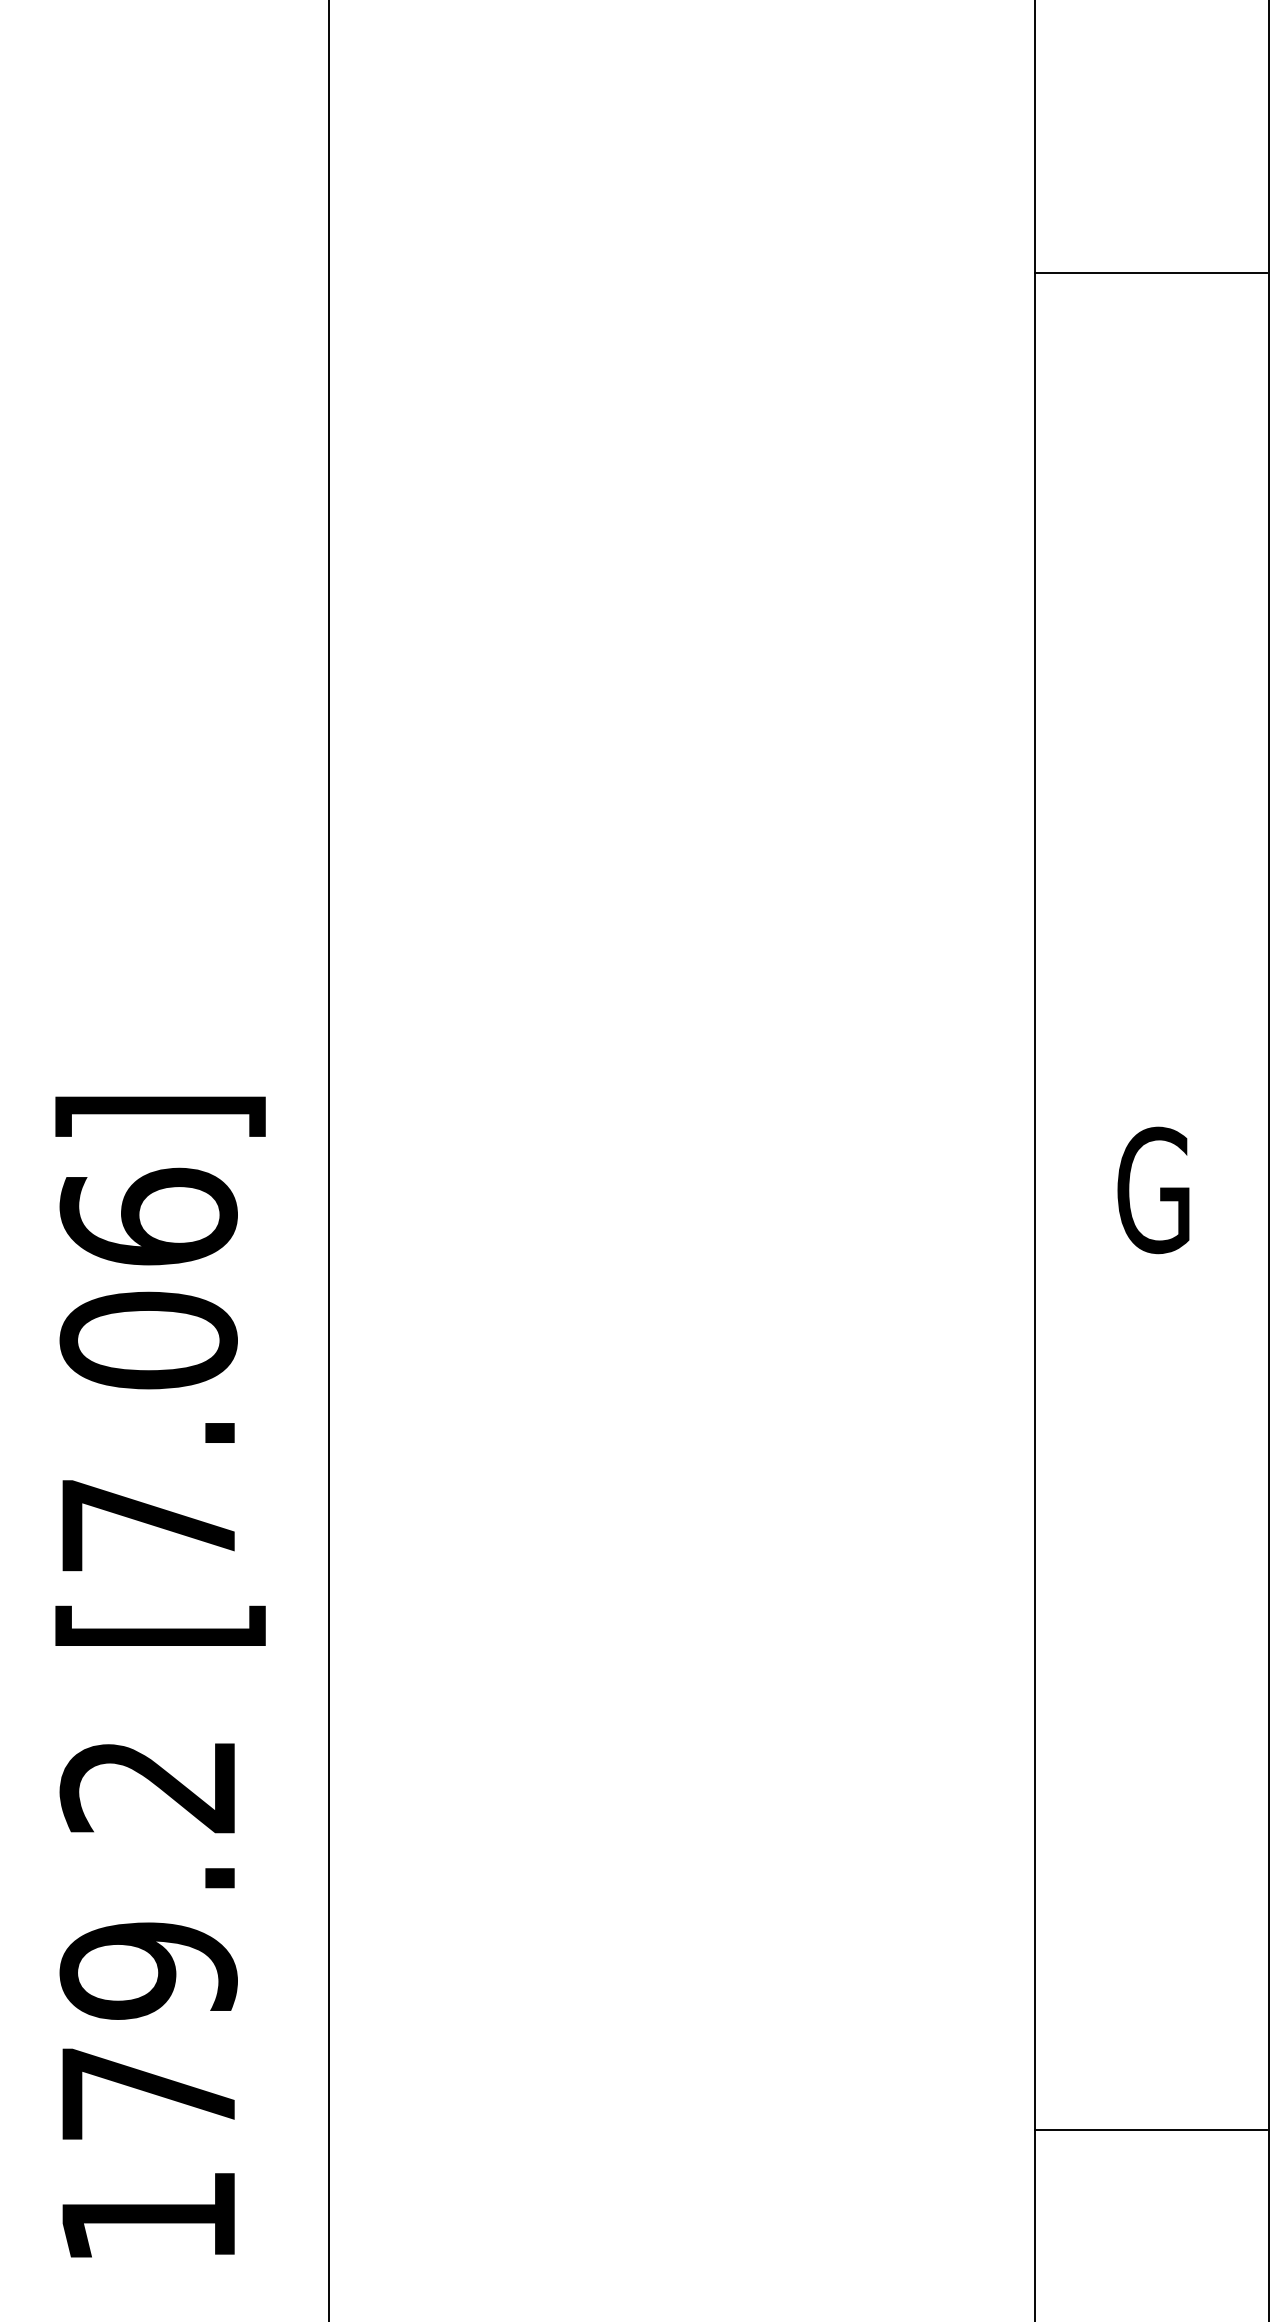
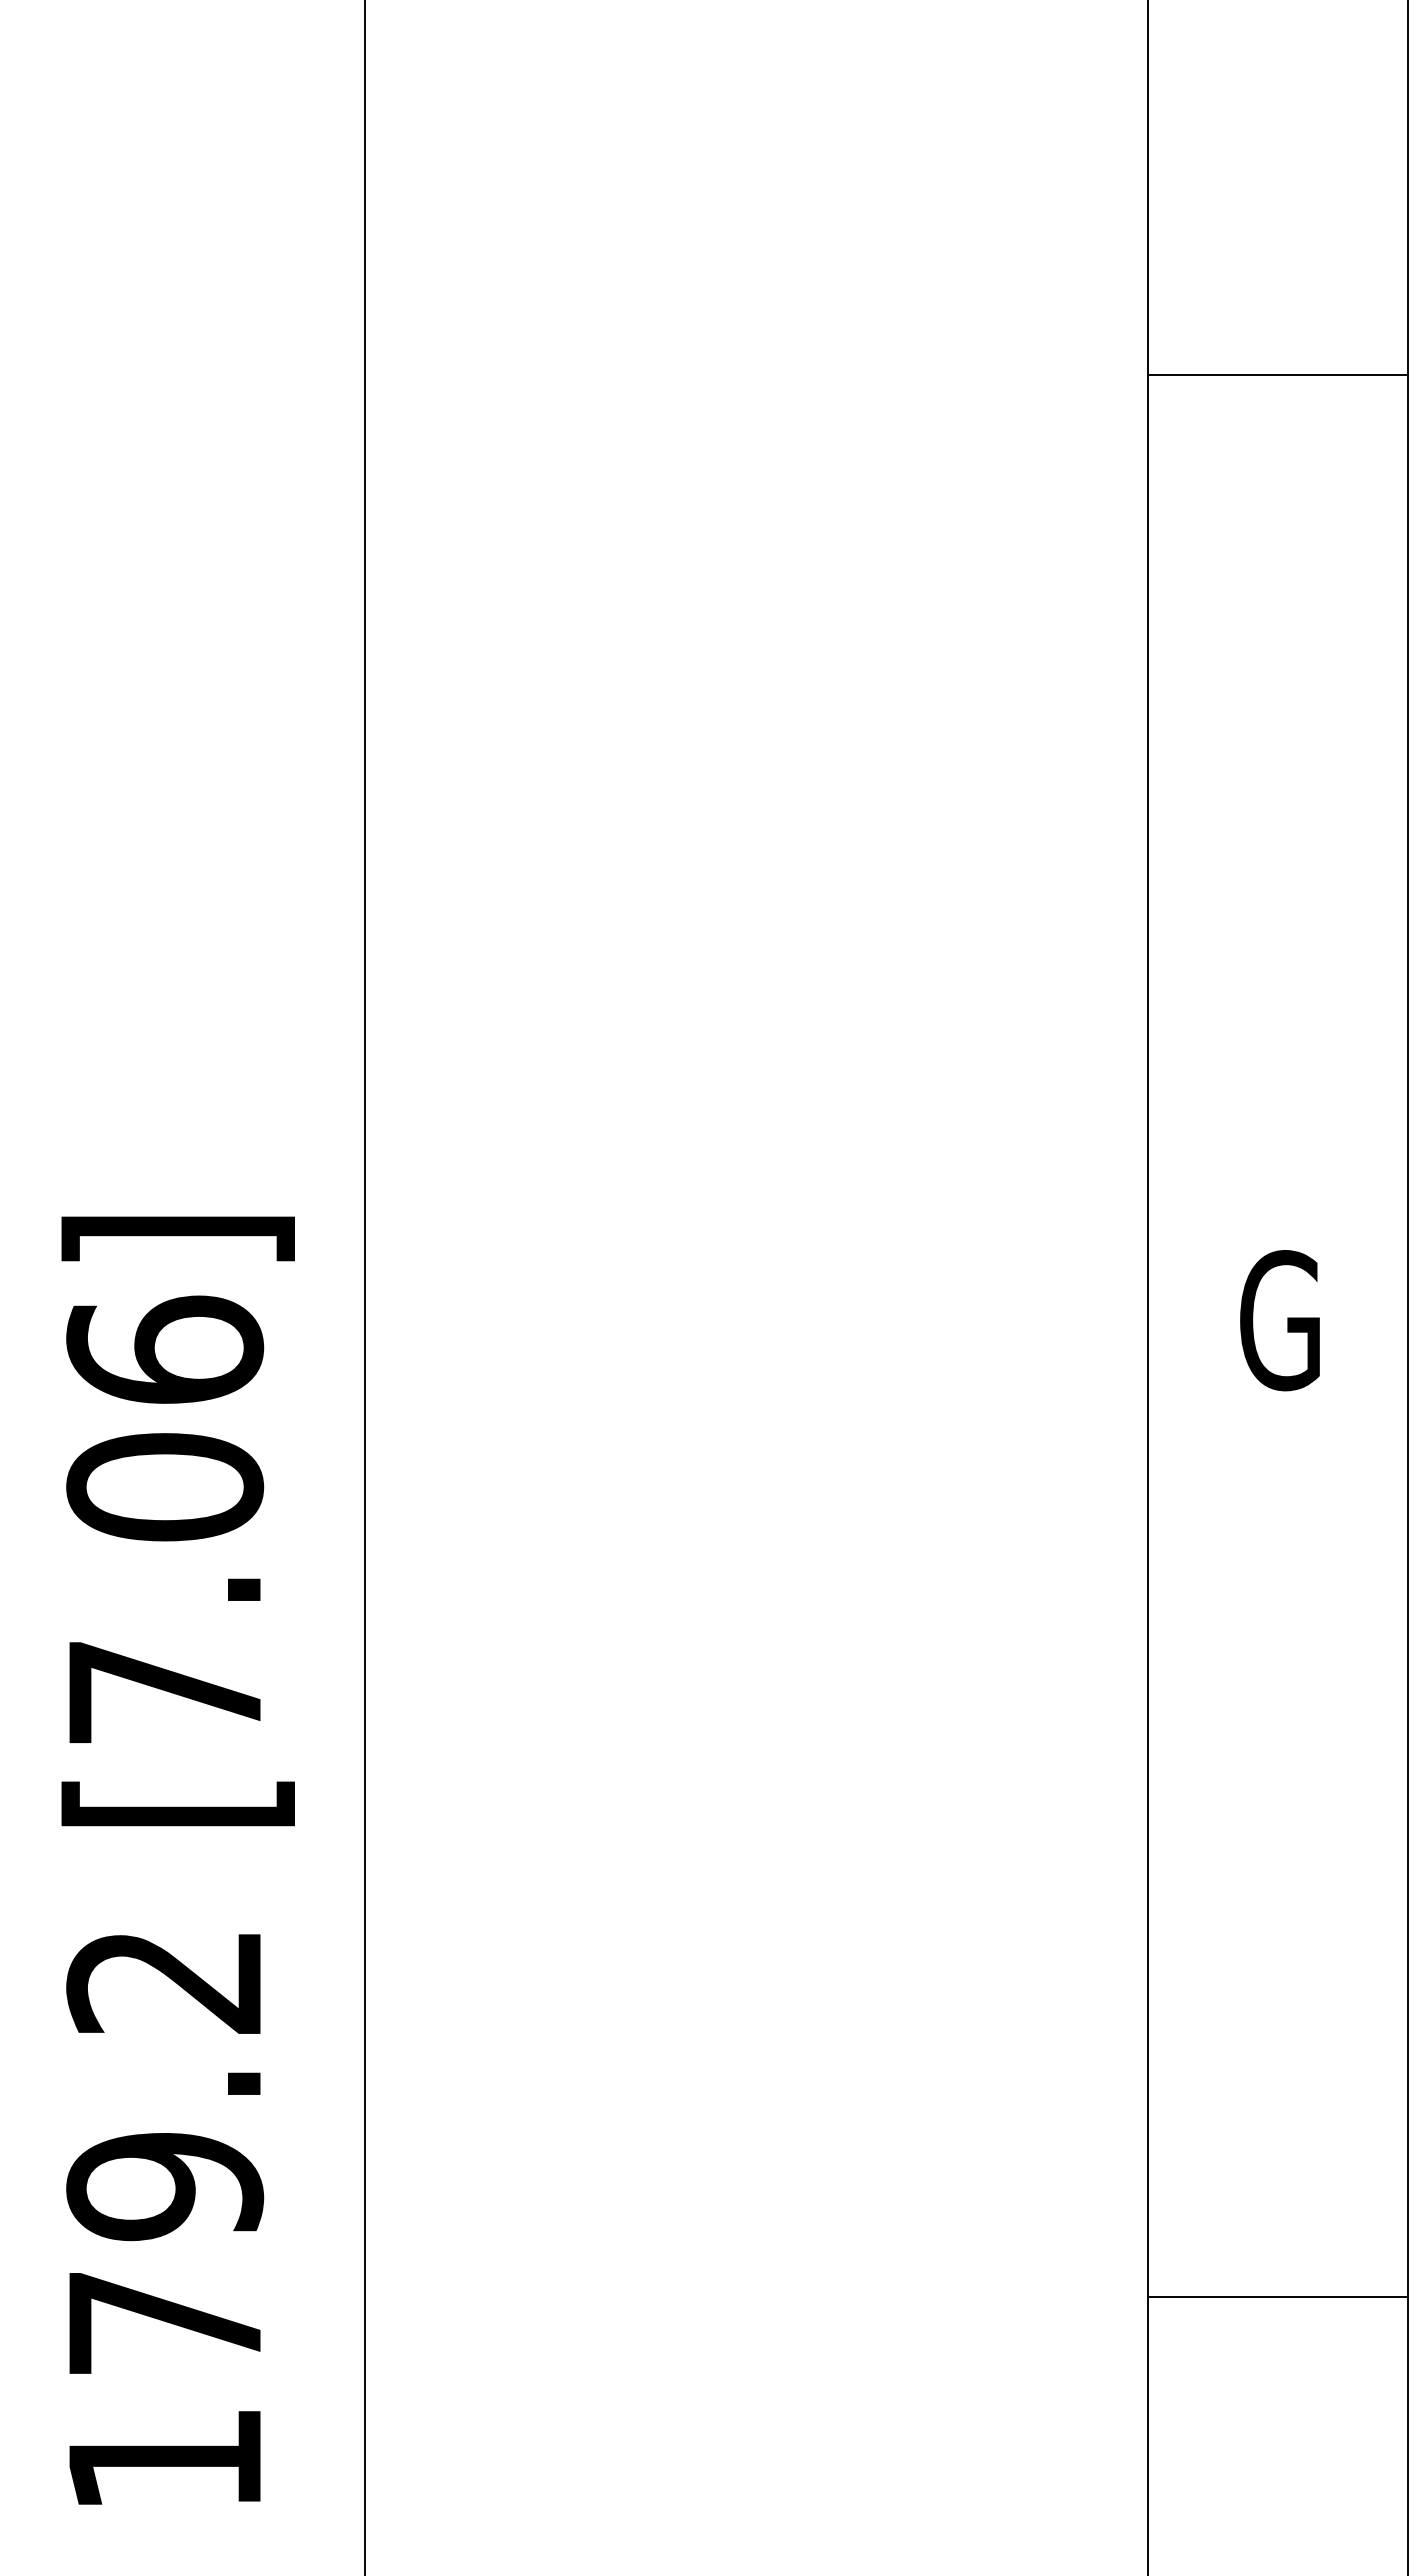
line: (1150, 272) -> (1276, 375), moved
line: (1150, 2130) -> (1276, 2297), moved

